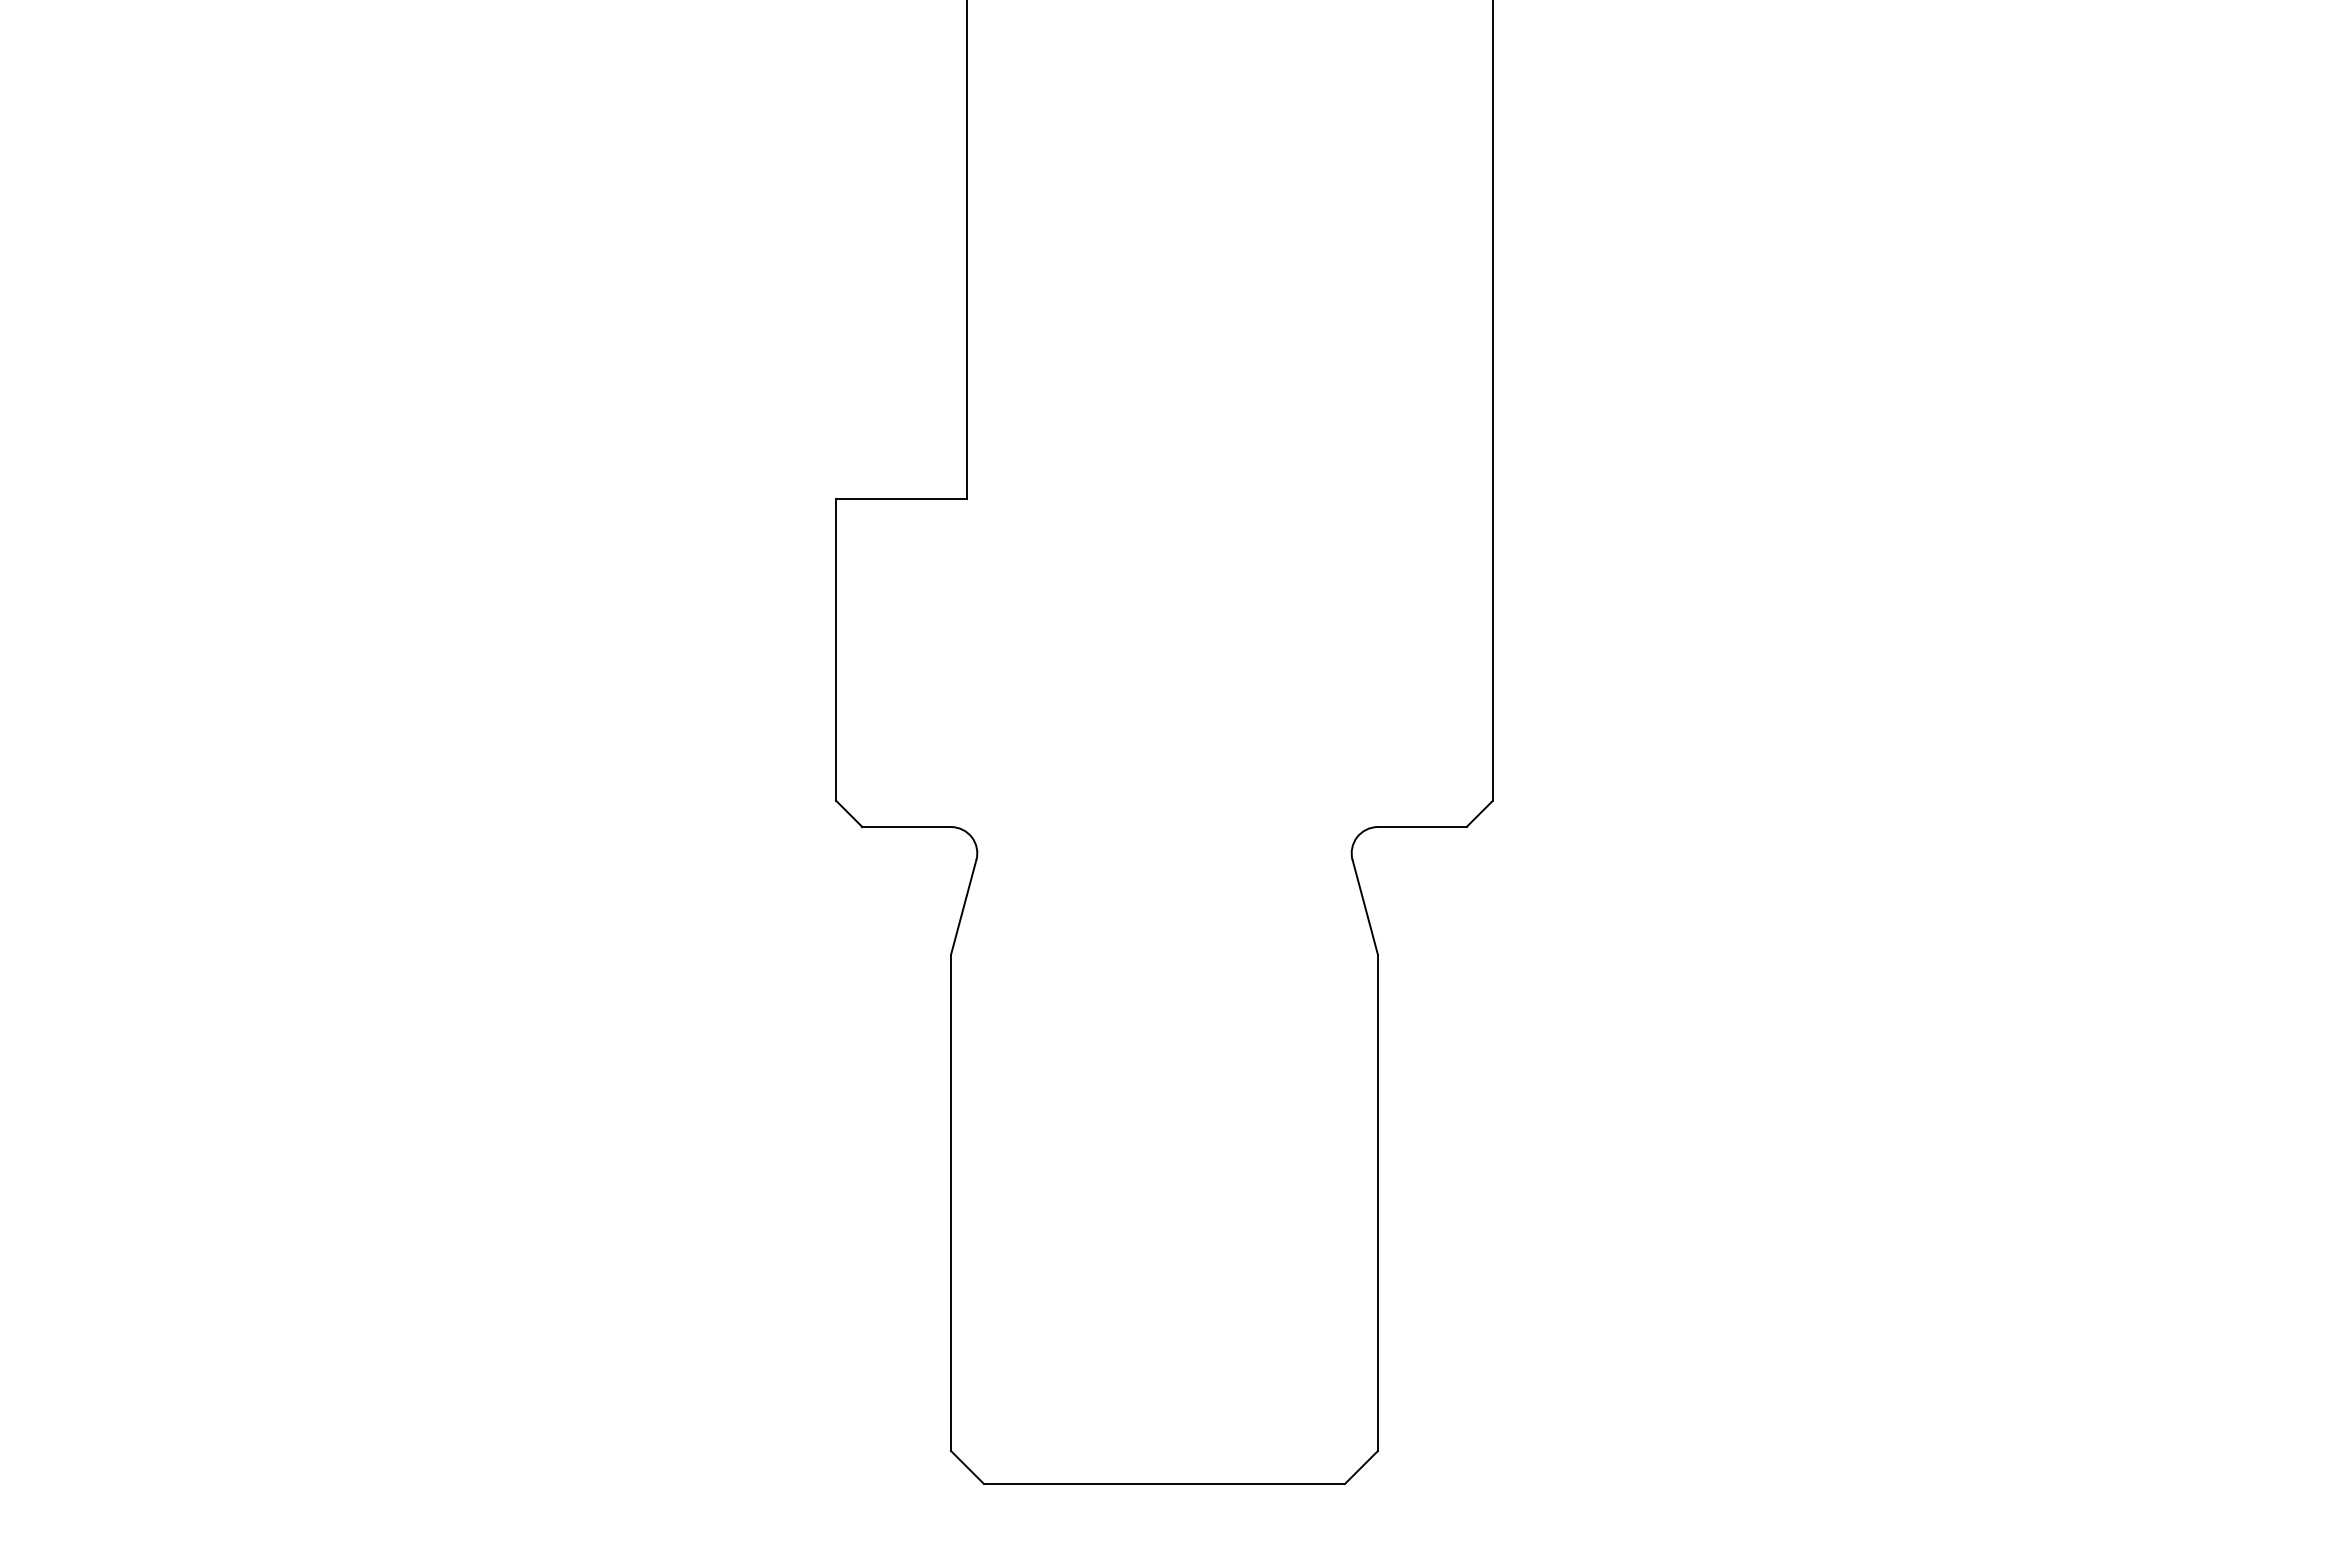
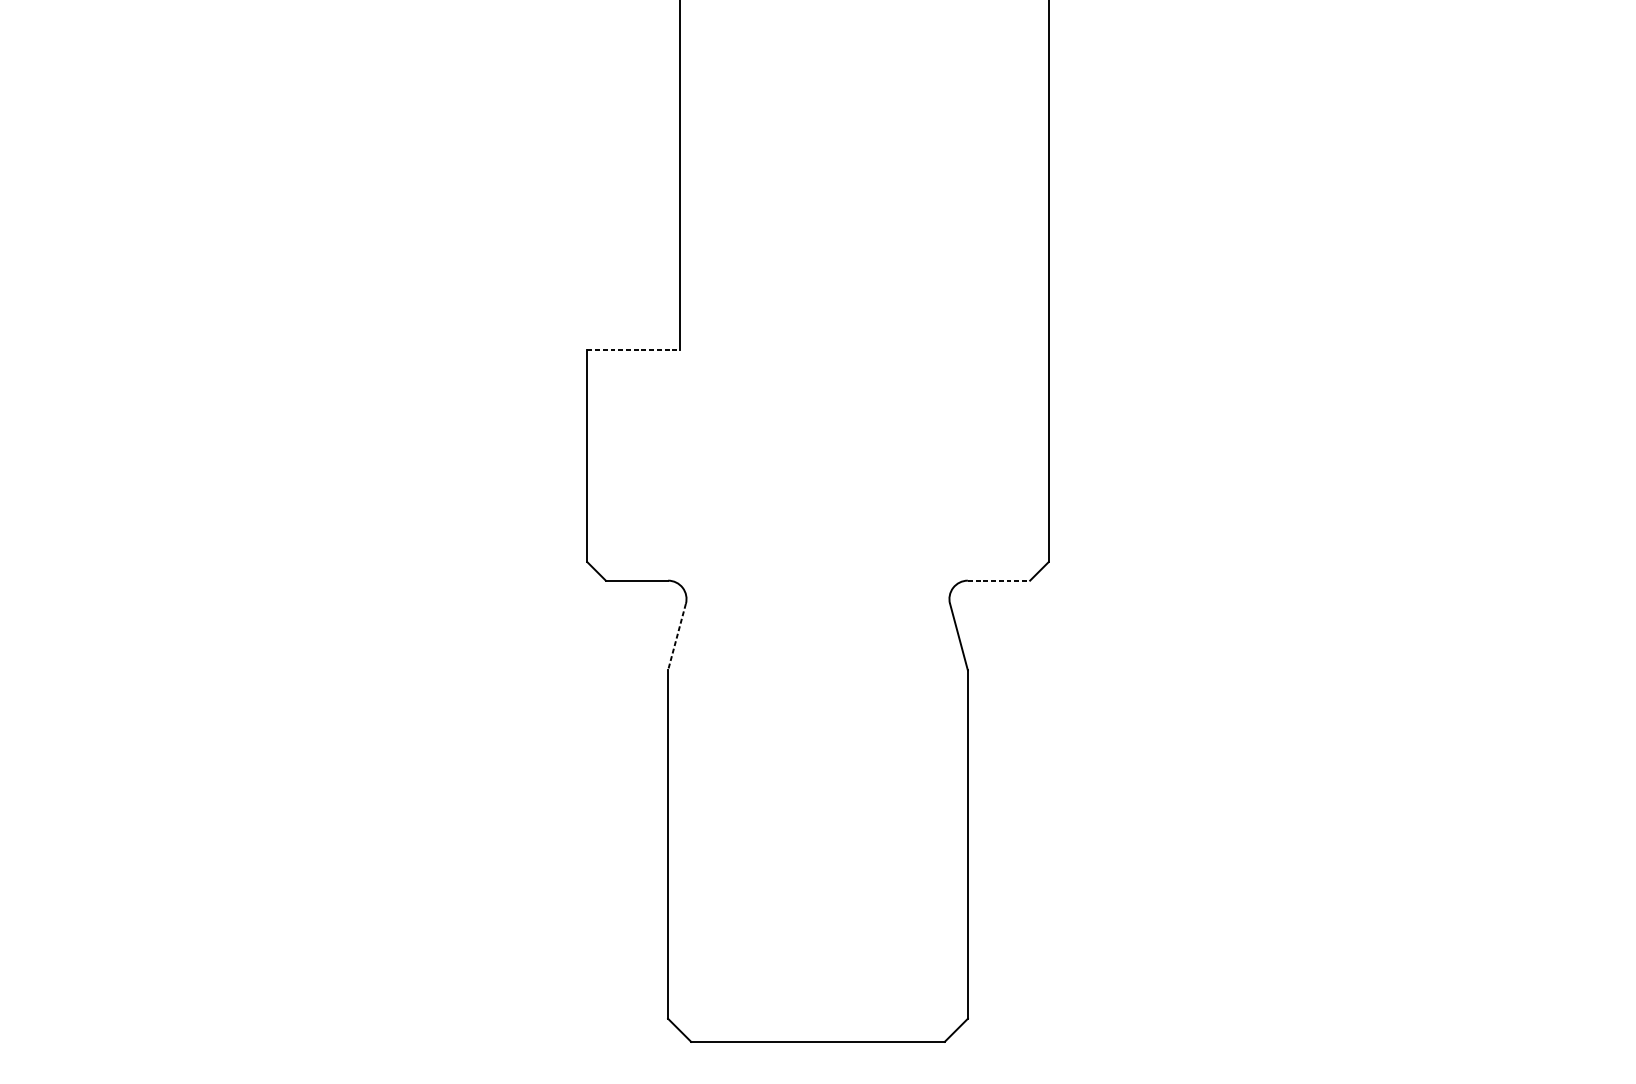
line: (901, 498) -> (633, 349), solid -> dashed
line: (1422, 827) -> (999, 580), solid -> dashed
line: (963, 907) -> (676, 637), solid -> dashed

